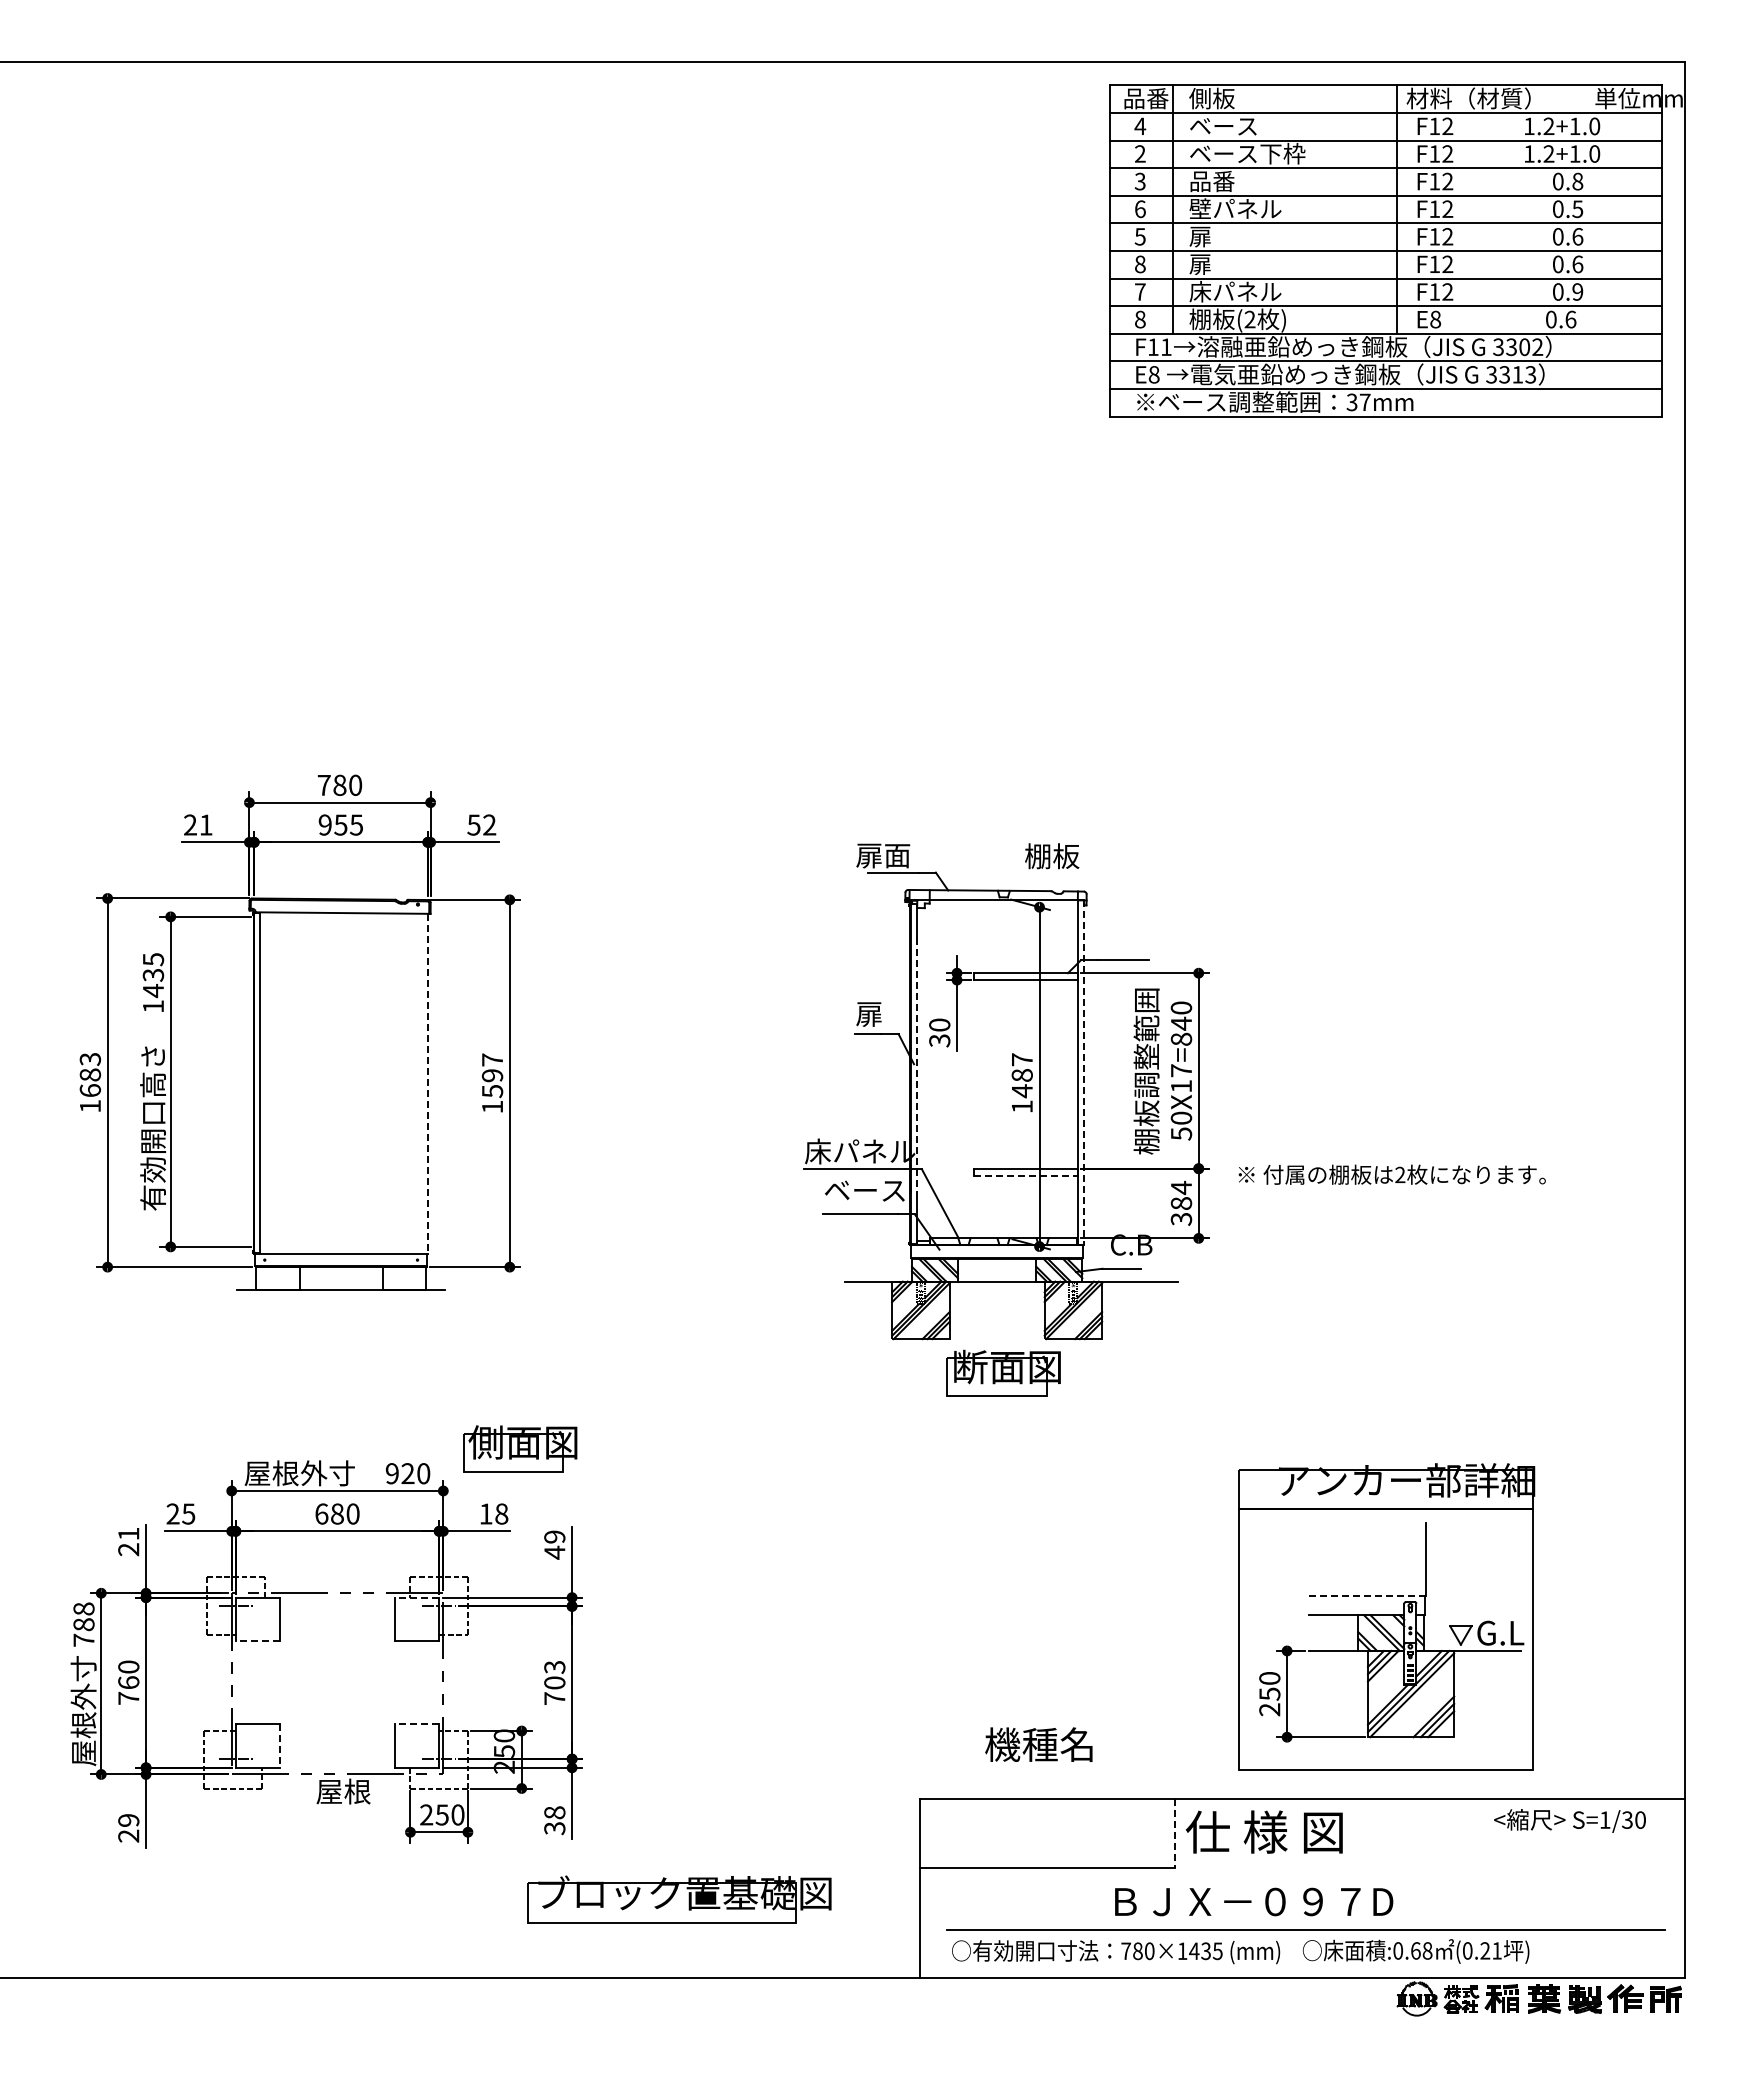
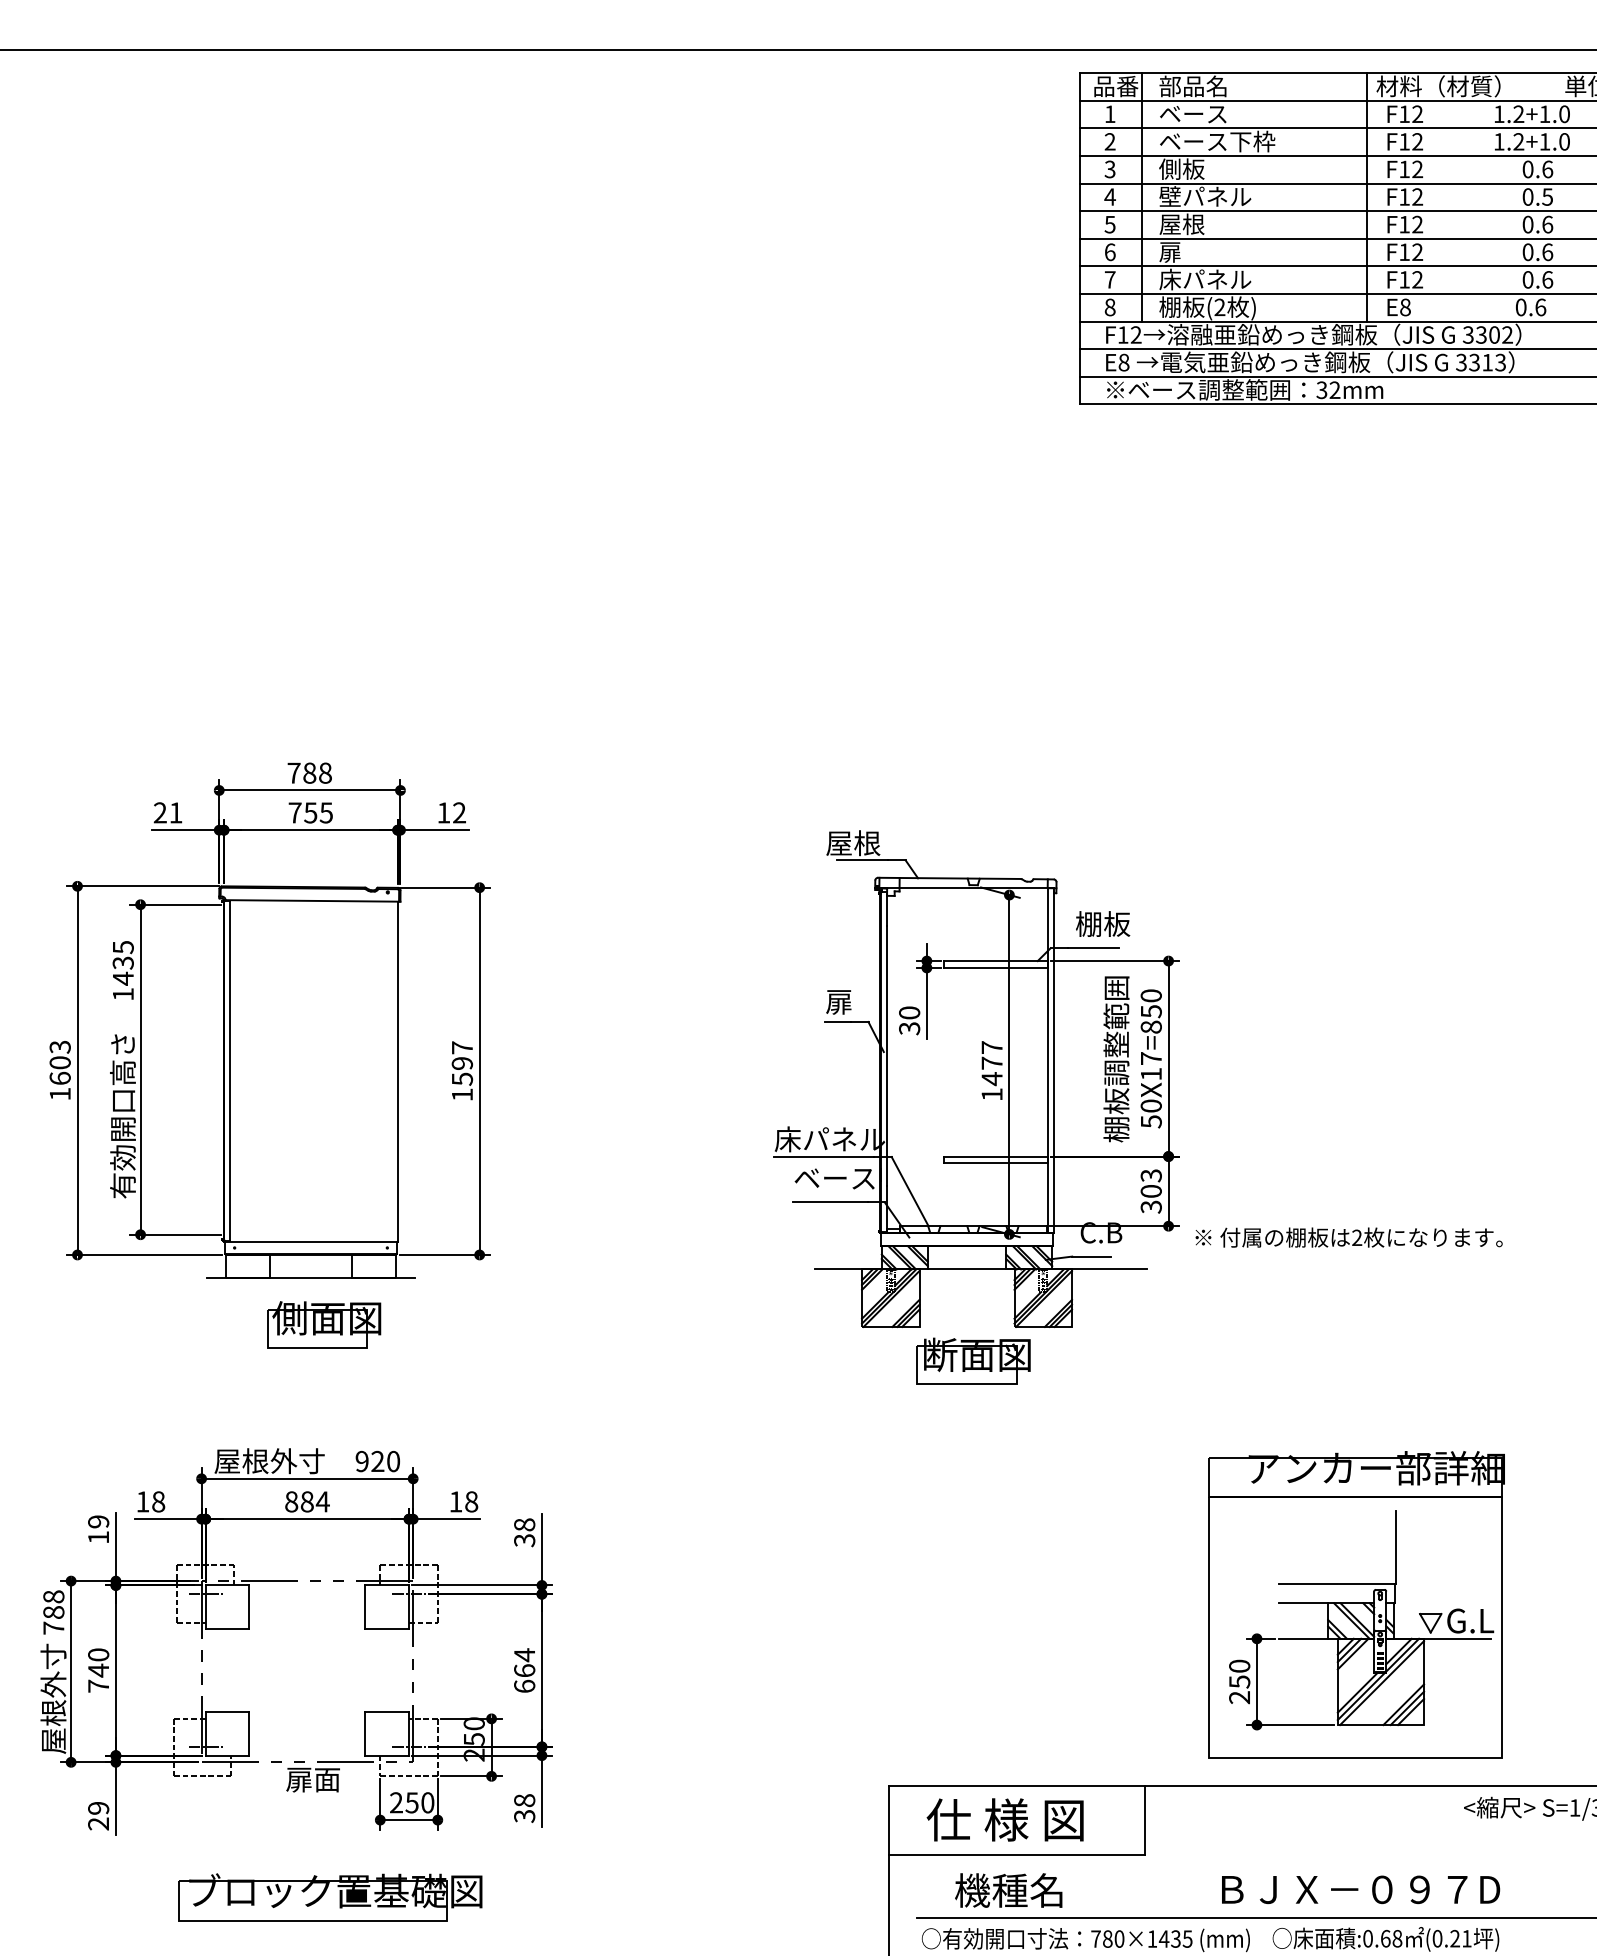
text: (1222, 98) -> (1192, 86), 側板 -> 部品名
text: (1140, 125) -> (1110, 113), 4 -> 1
text: (1211, 181) -> (1181, 169), 品番 -> 側板
text: (1577, 181) -> (1547, 169), 0.8 -> 0.6
text: (1140, 209) -> (1110, 197), 6 -> 4
text: (1211, 236) -> (1181, 224), 扉 -> 屋根
text: (1140, 264) -> (1110, 252), 8 -> 6
text: (1577, 291) -> (1547, 279), 0.9 -> 0.6
text: (1166, 346) -> (1136, 334), F11 -> F12
text: (1364, 401) -> (1334, 389), 37mm -> 32mm
text: (355, 785) -> (325, 773), 780 -> 788
text: (324, 824) -> (294, 812), 955 -> 755
text: (473, 824) -> (443, 812), 52 -> 12
text: (883, 855) -> (853, 843), 扉面 -> 屋根
text: (1052, 856) -> (1103, 924), moved
text: (1181, 1023) -> (1151, 1011), 50X17=840 -> 50X17=850
line: (916, 1068) -> (886, 1056), dashed -> solid
line: (1083, 1073) -> (1053, 1061), dashed -> solid
text: (90, 1074) -> (60, 1062), 1683 -> 1603
text: (1021, 1075) -> (991, 1063), 1487 -> 1477
line: (427, 1083) -> (397, 1071), dashed -> solid
text: (1391, 1174) -> (1348, 1237), moved
line: (1026, 1175) -> (996, 1163), dashed -> solid
text: (1181, 1195) -> (1151, 1183), 384 -> 303
part: (520, 1448) -> (324, 1324), moved
text: (180, 1513) -> (150, 1501), 25 -> 18
text: (337, 1513) -> (307, 1501), 680 -> 884
text: (128, 1541) -> (98, 1529), 21 -> 19
text: (554, 1544) -> (524, 1532), 49 -> 38
line: (1367, 1596) -> (1337, 1584), dashed -> solid
line: (417, 1597) -> (387, 1585), dashed -> solid
line: (257, 1641) -> (227, 1629), dashed -> solid
text: (128, 1682) -> (98, 1670), 760 -> 740
text: (554, 1682) -> (524, 1670), 703 -> 664
line: (417, 1724) -> (387, 1712), dashed -> solid
text: (1038, 1744) -> (1008, 1890), moved
line: (279, 1745) -> (249, 1733), dashed -> solid
text: (343, 1791) -> (313, 1779), 屋根 -> 扉面
text: (1263, 1831) -> (1004, 1819), moved
line: (1174, 1833) -> (1144, 1821), dashed -> solid
part: (679, 1899) -> (330, 1897), moved
text: (1254, 1901) -> (1361, 1889), moved

